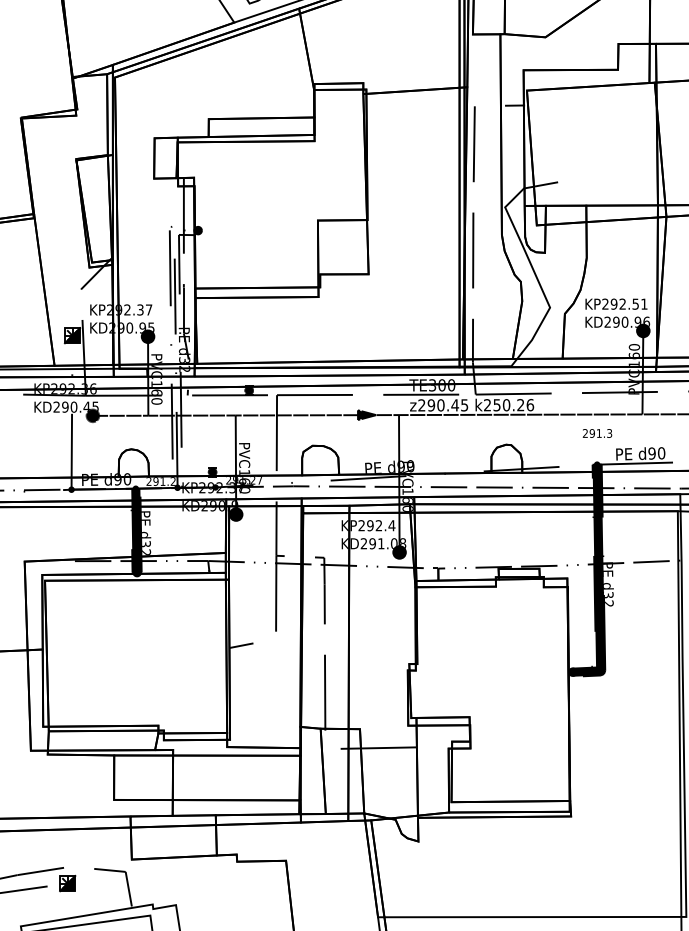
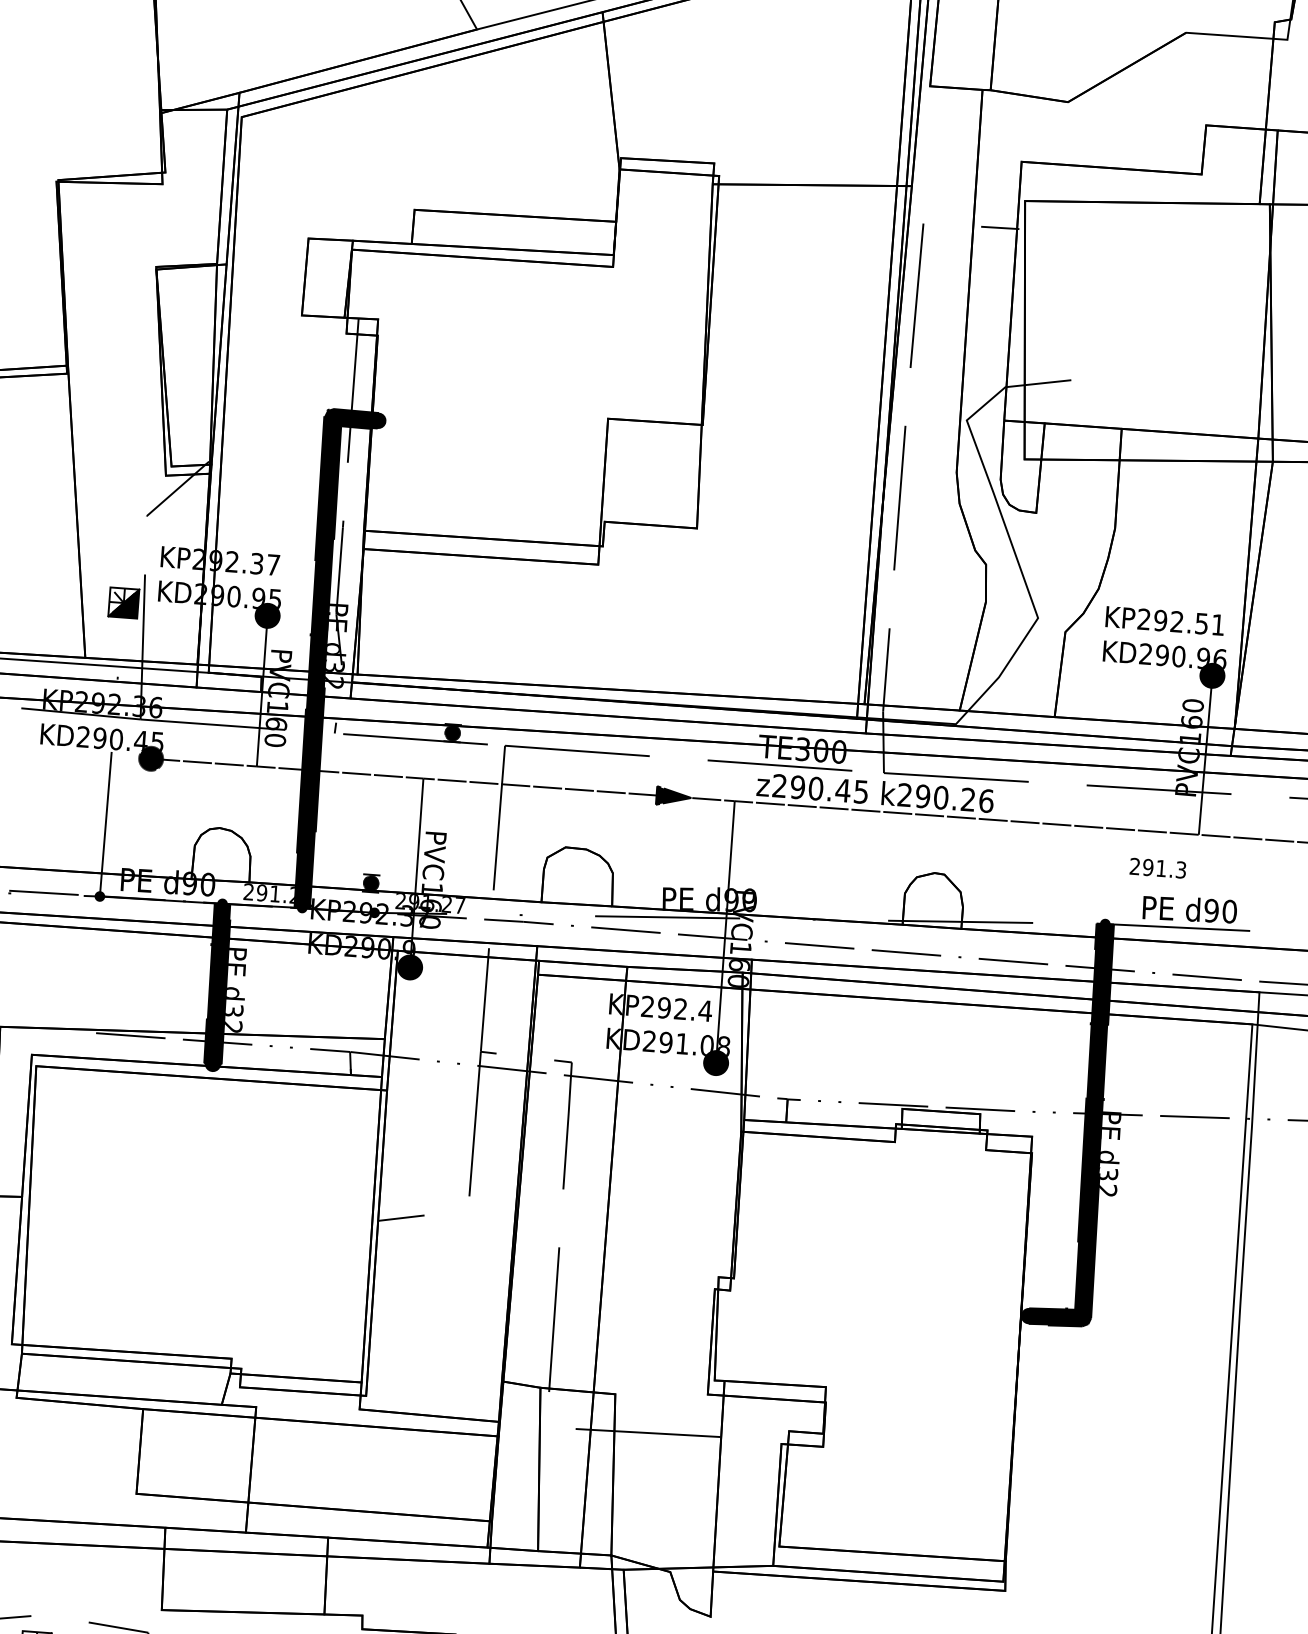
fill: (183, 356) -> (332, 658), added
text: (496, 404) -> (922, 794), k250.26 -> k290.26
text: (597, 433) -> (1158, 868), moved

